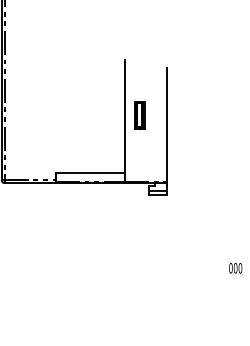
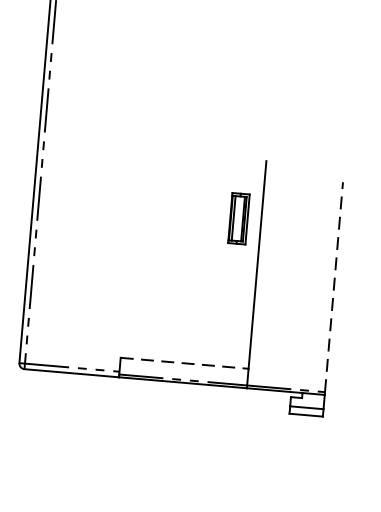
part: (139, 115) -> (237, 219), moved
line: (167, 124) -> (334, 286), solid -> dashed
line: (90, 172) -> (184, 363), solid -> dashed

